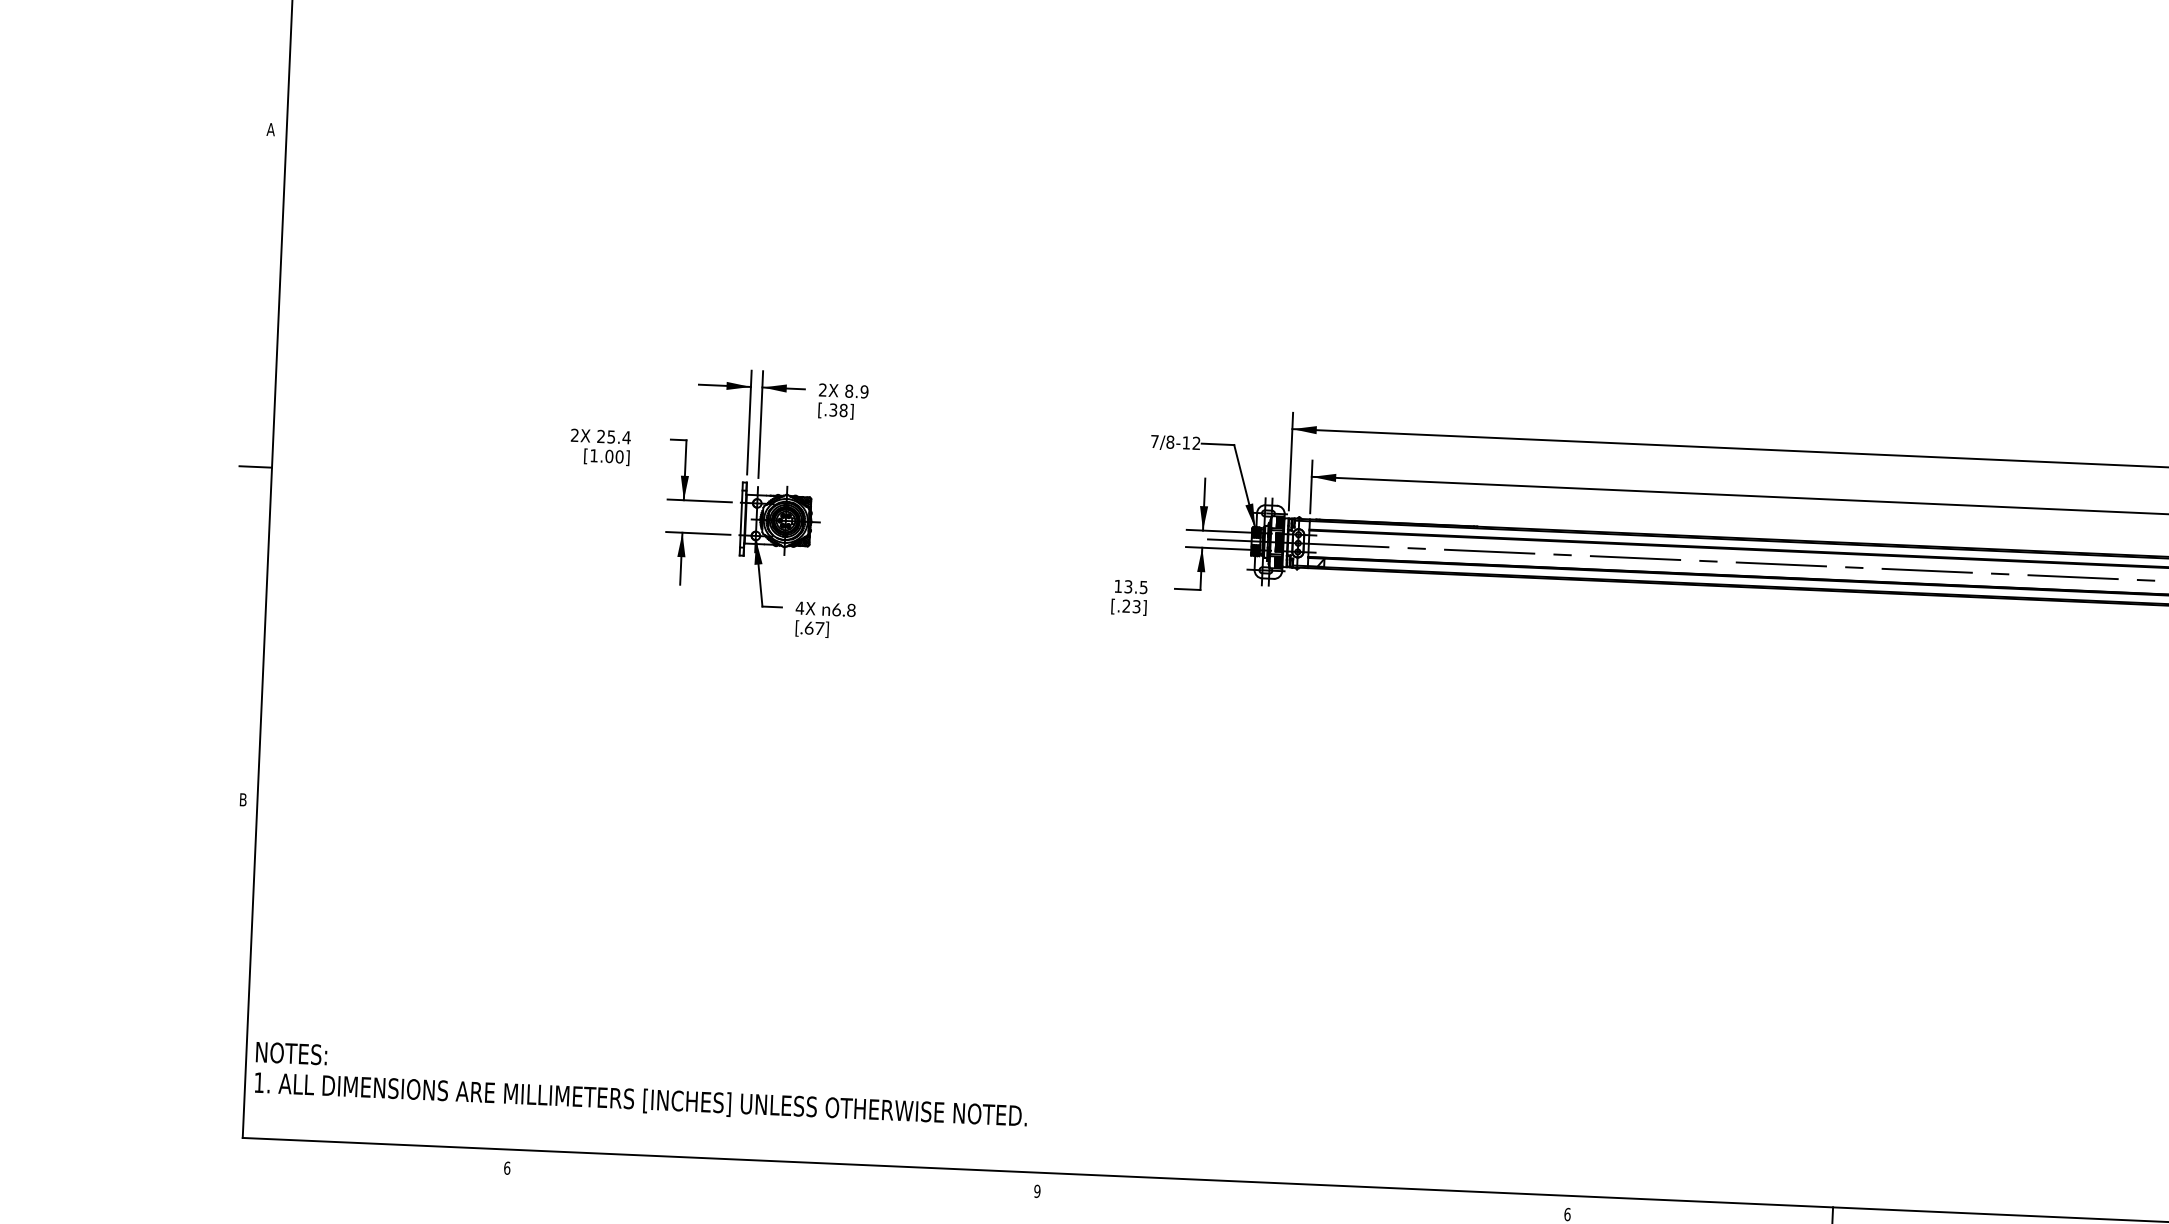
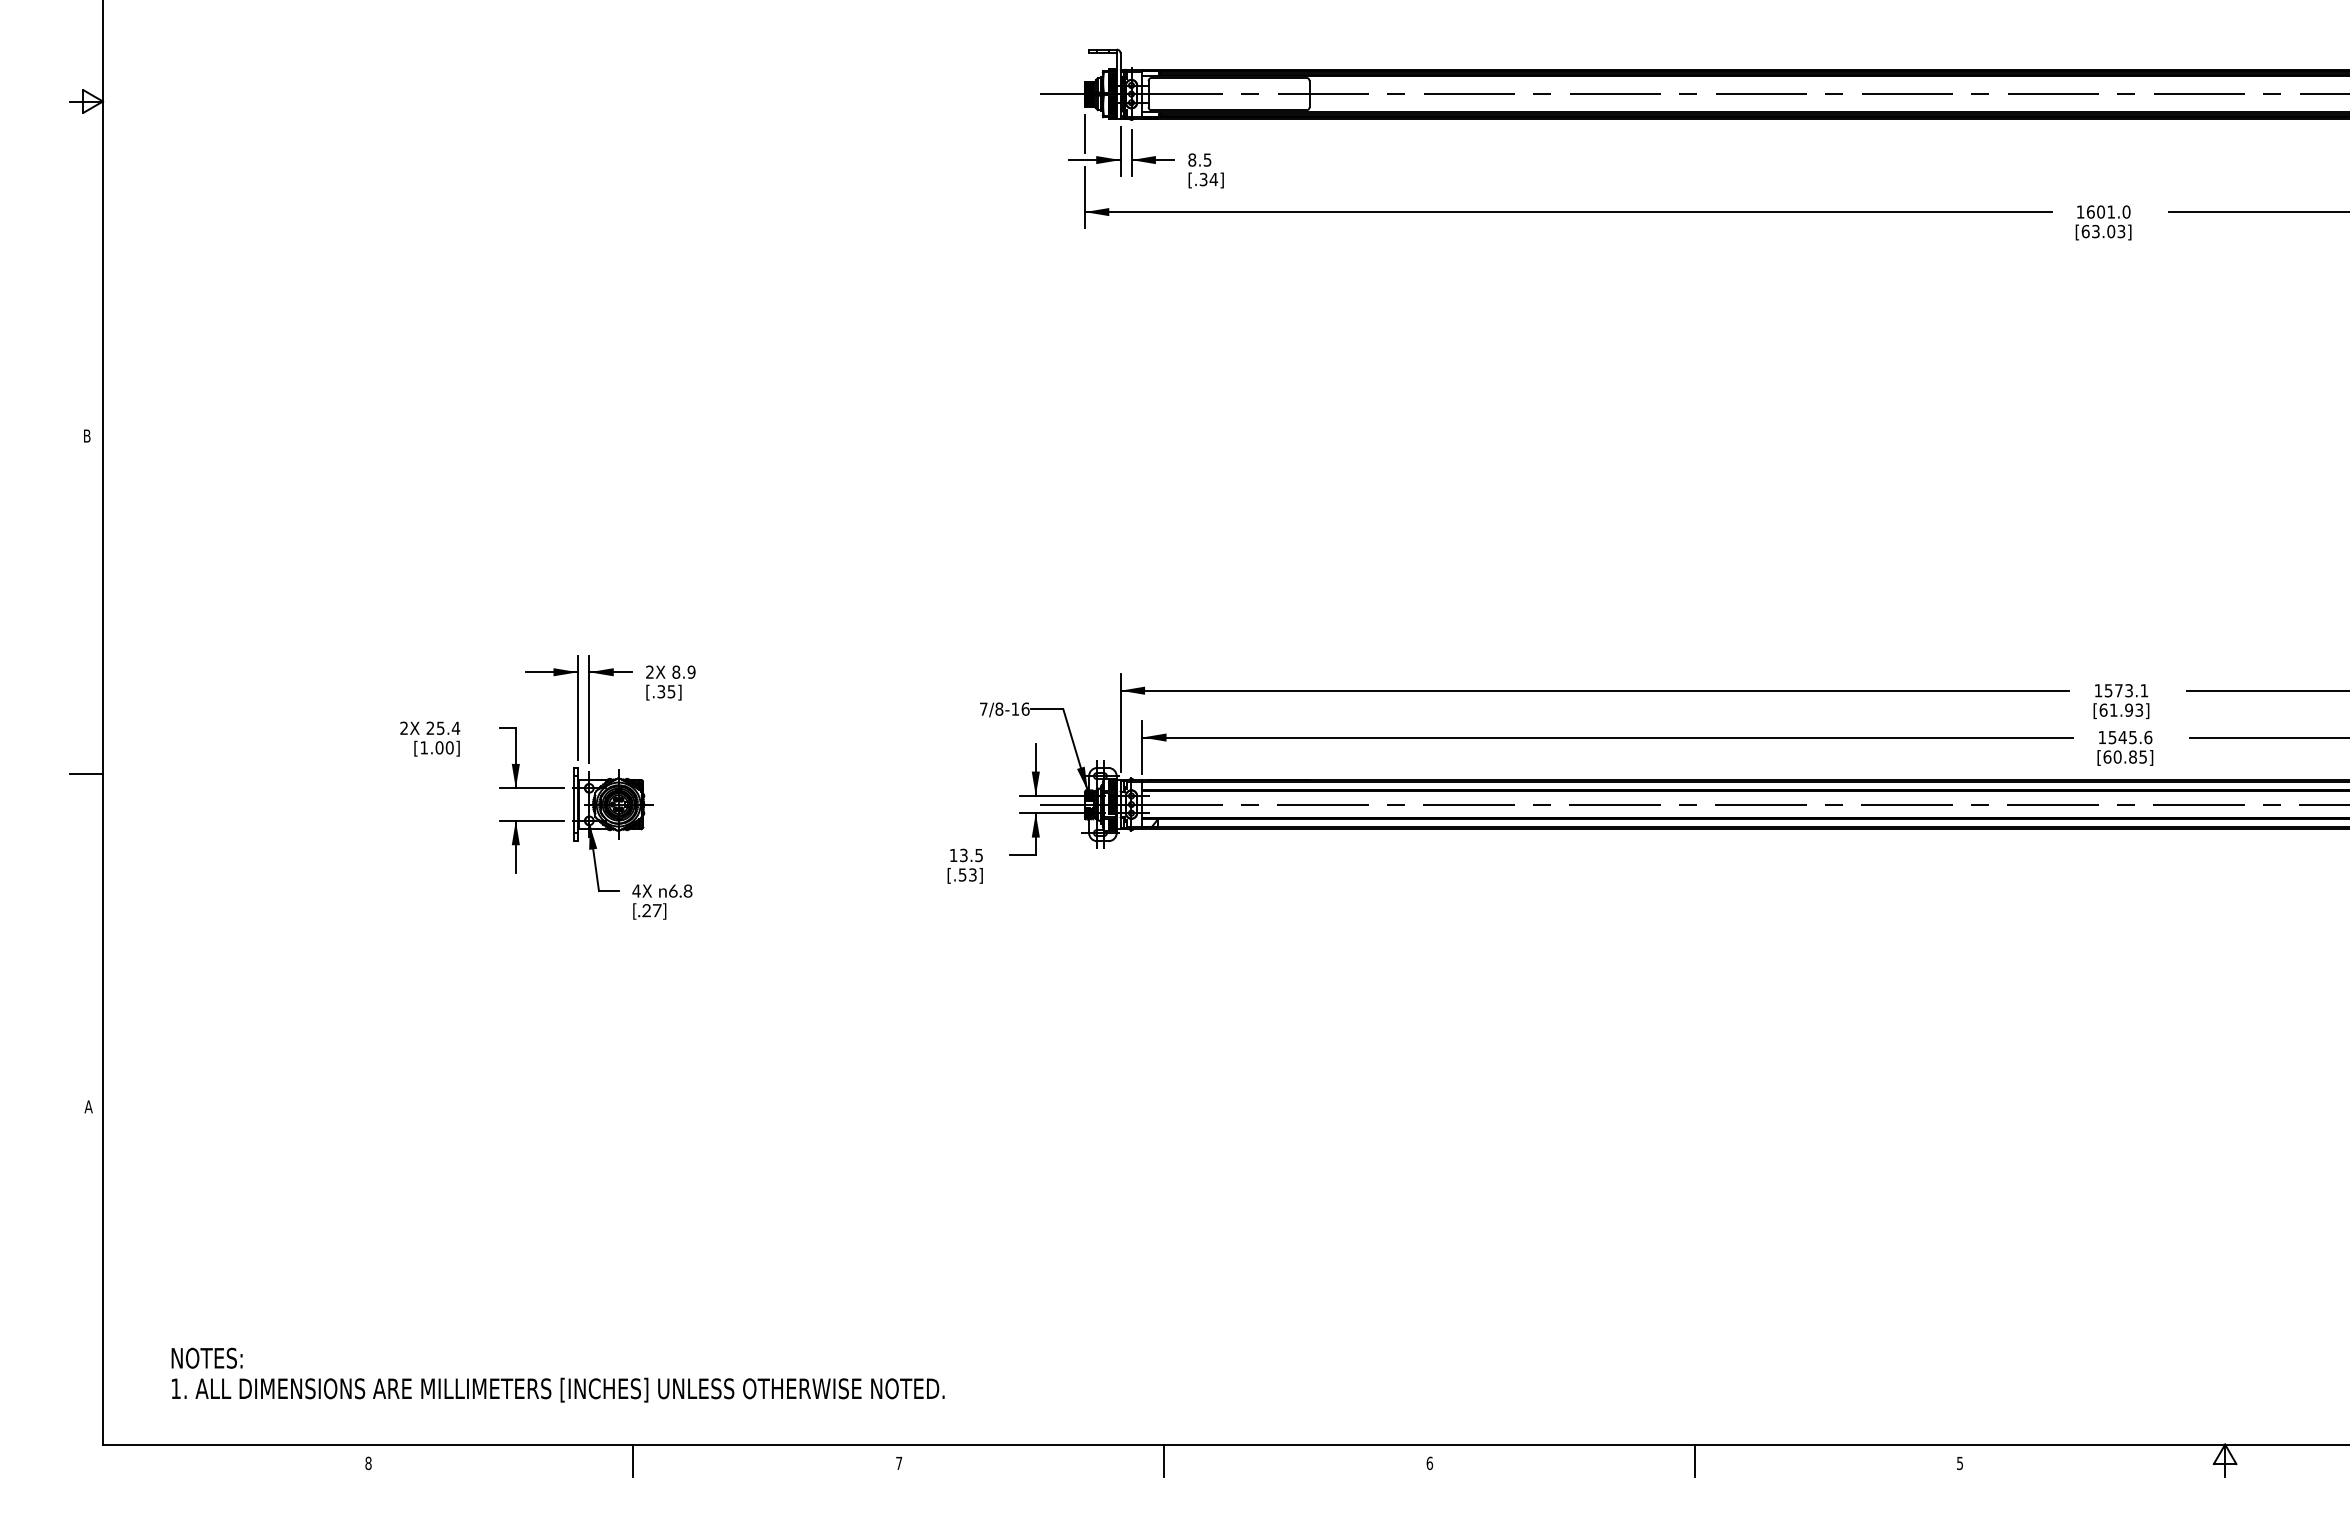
text: (271, 129) -> (87, 435), A -> B
text: (843, 410) -> (671, 691), [.38] -> [.35]
text: (1196, 442) -> (1025, 708), 7/8-12 -> 7/8-16
text: (1126, 605) -> (962, 874), [.23] -> [.53]
text: (809, 627) -> (646, 910), [.67] -> [.27]
text: (243, 799) -> (88, 1106), B -> A
text: (640, 1085) -> (557, 1374), moved
text: (507, 1167) -> (368, 1462), 6 -> 8
line: (772, 1176) -> (633, 1460), added
text: (1037, 1191) -> (899, 1463), 9 -> 7
line: (1302, 1200) -> (1164, 1460), added

